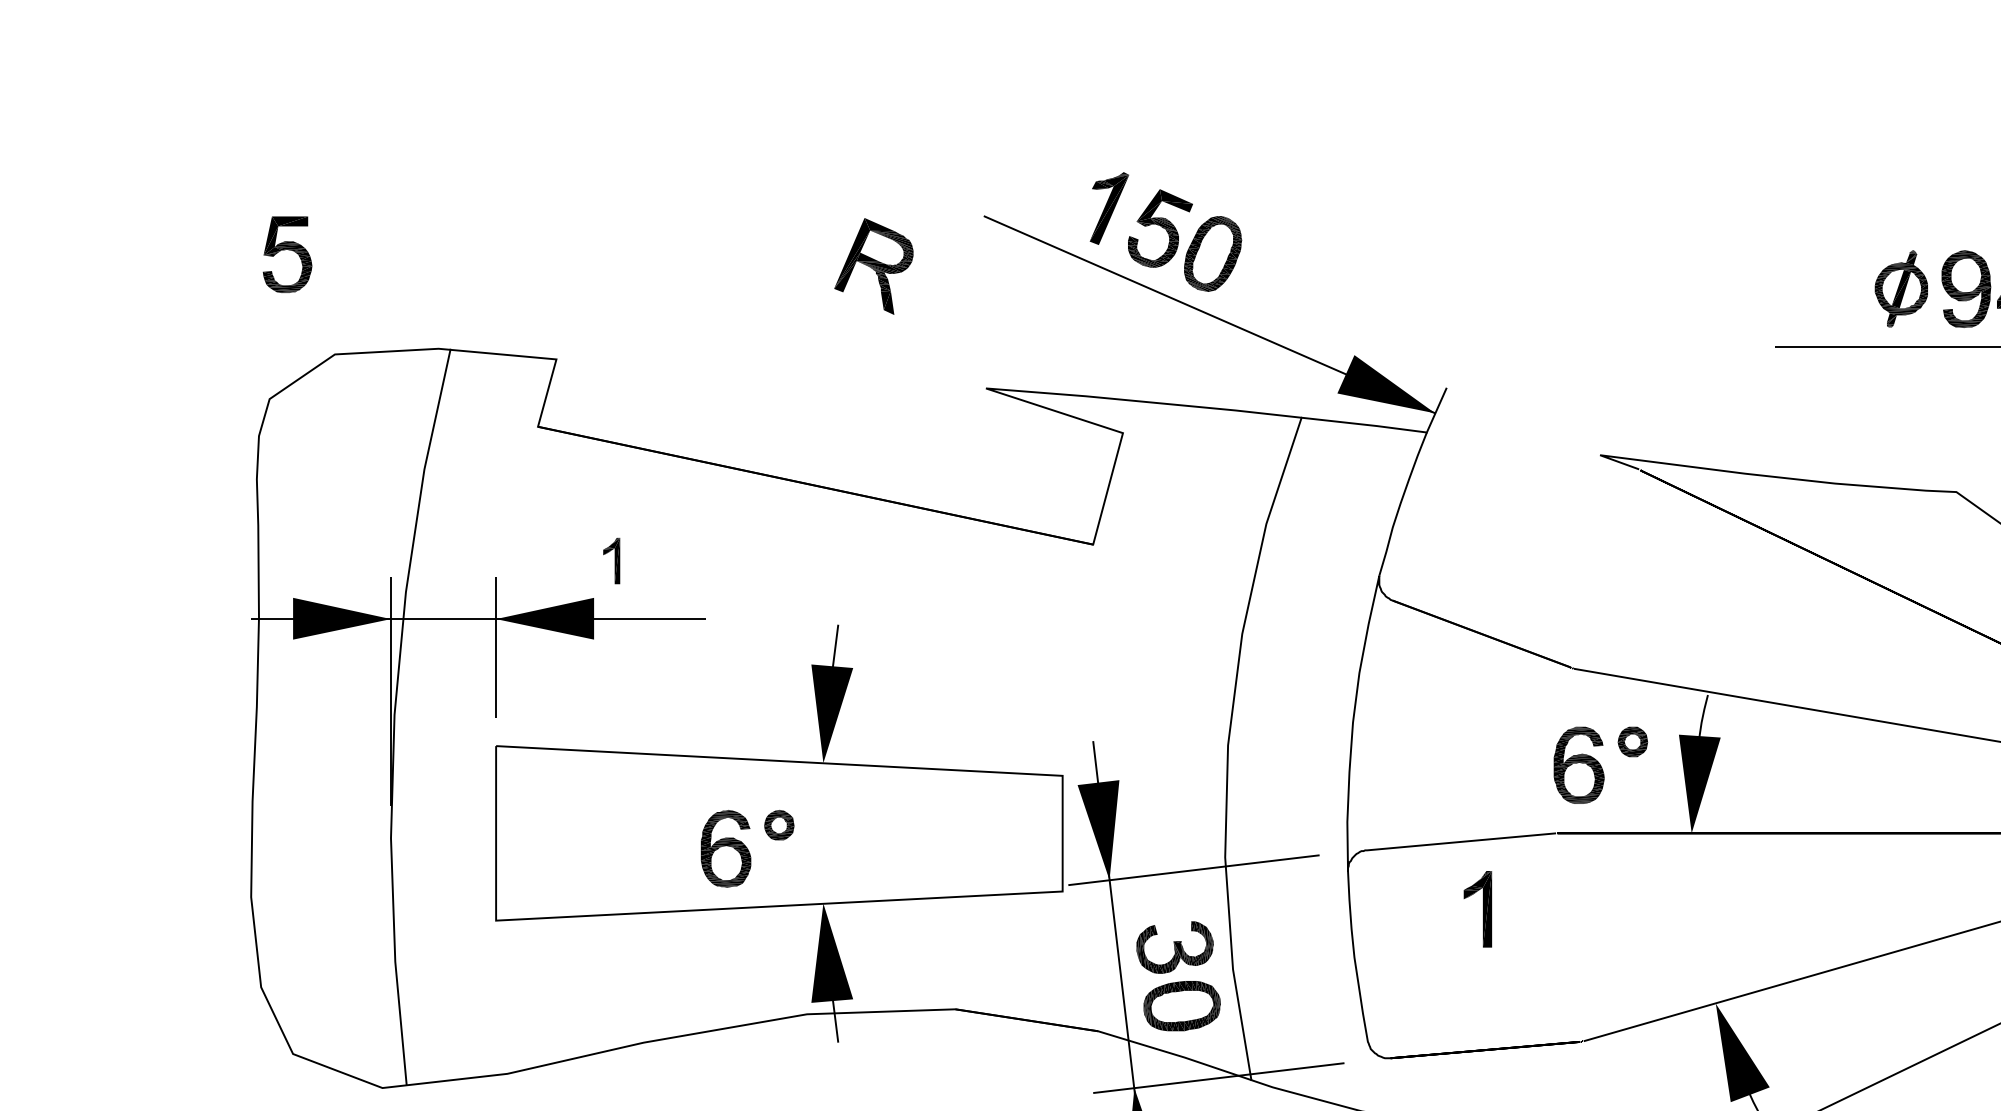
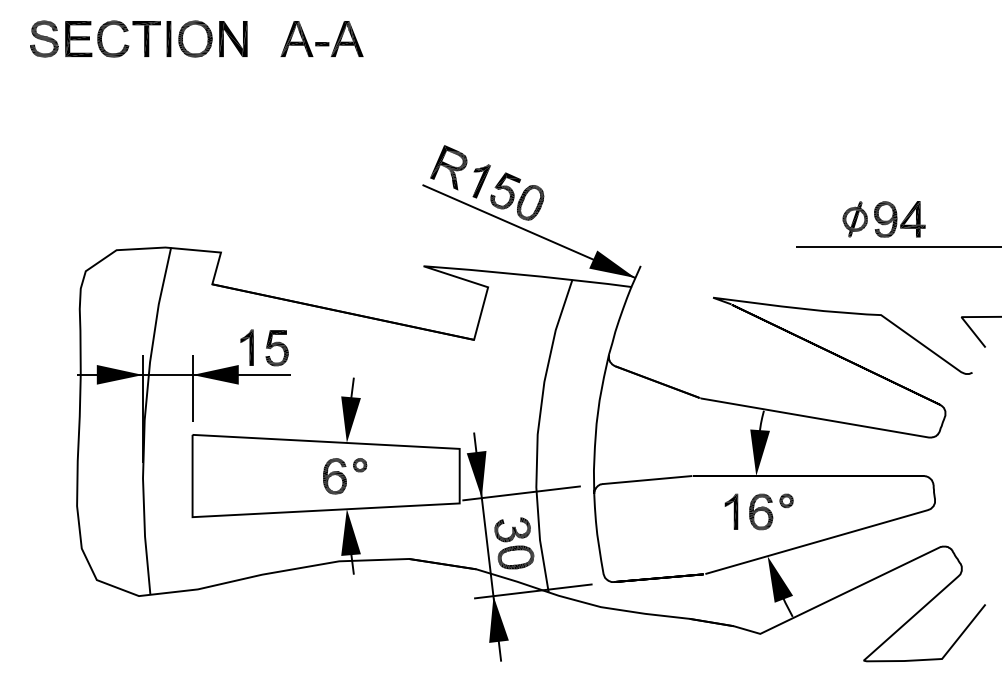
part: (285, 255) -> (276, 348), moved
part: (873, 265) -> (448, 167), moved
part: (610, 560) -> (246, 347), size x1.67
part: (1600, 764) -> (771, 511), moved
part: (748, 849) -> (345, 476), moved
part: (1477, 908) -> (731, 511), moved

